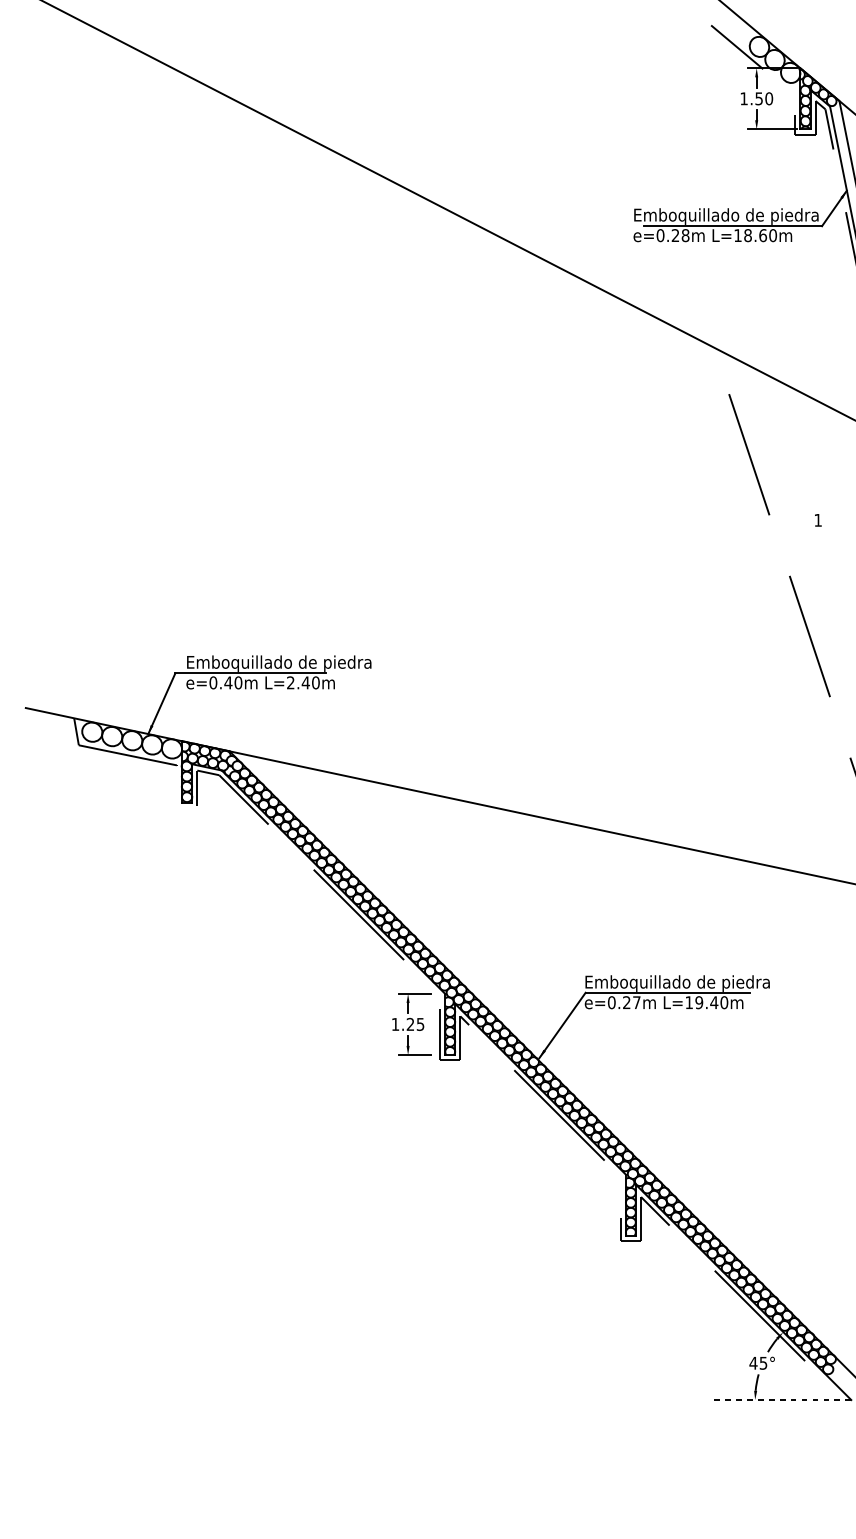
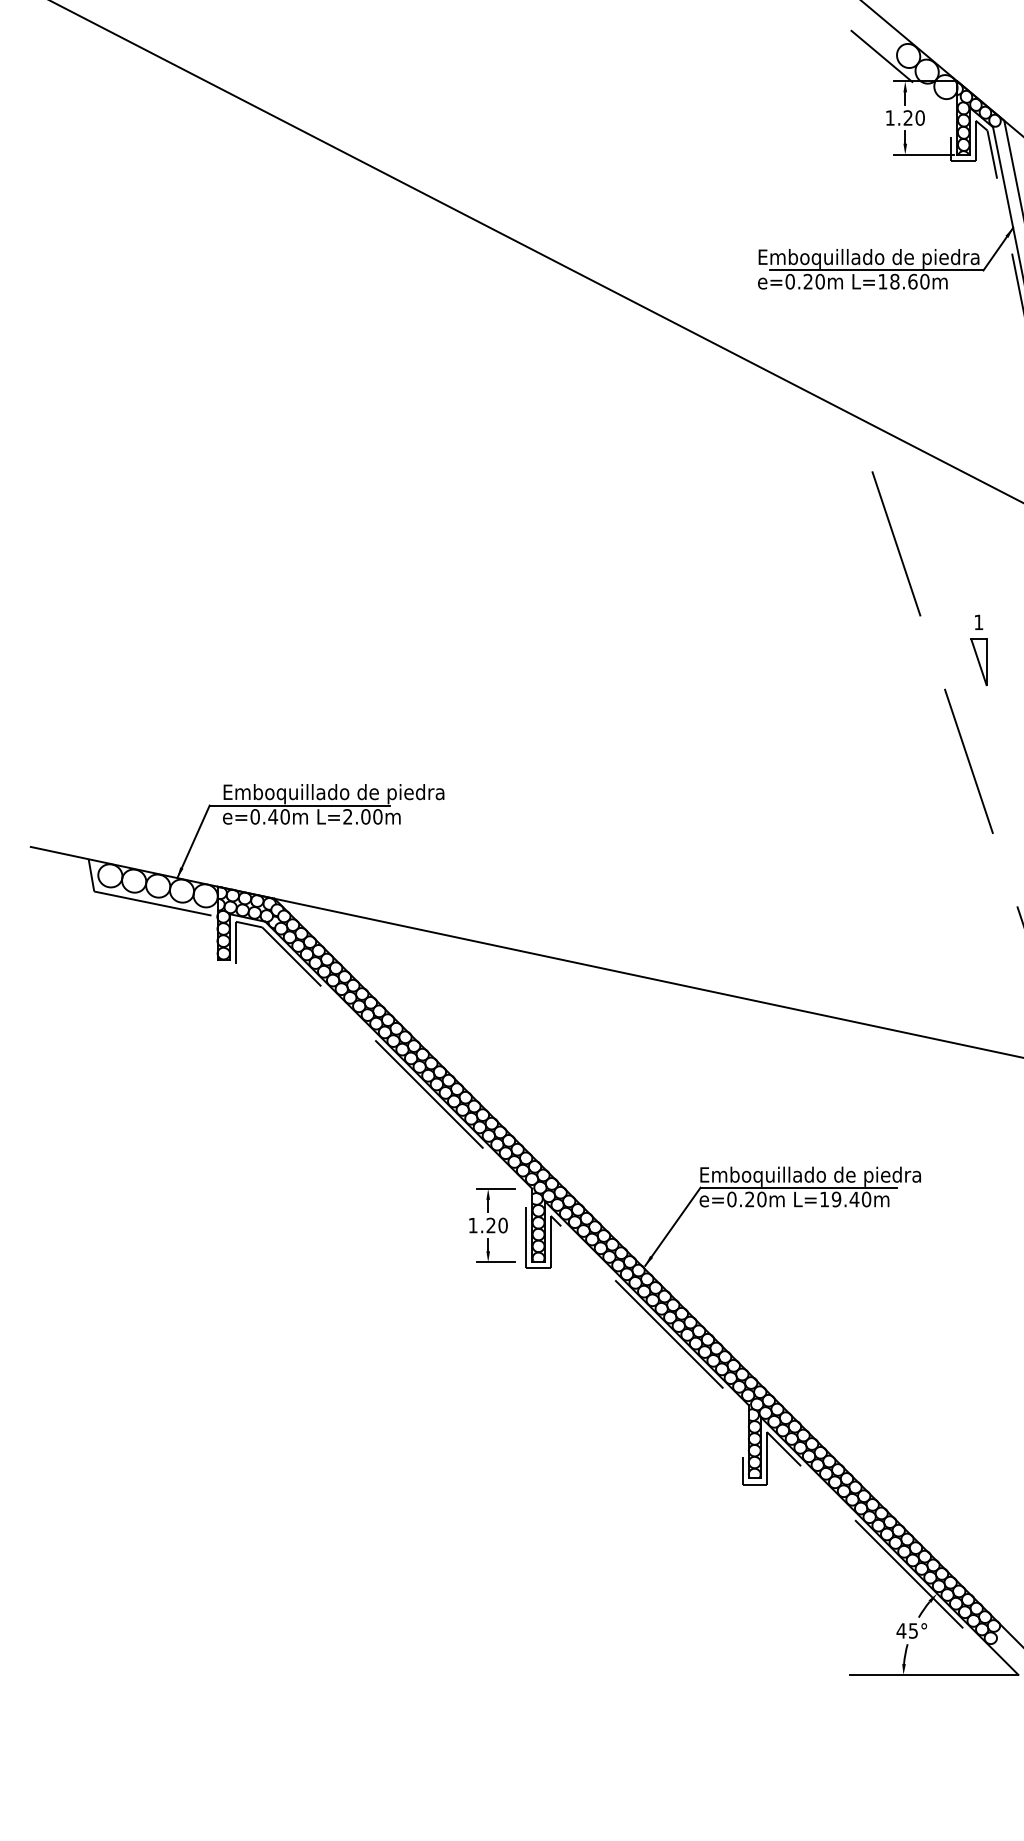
text: (758, 98) -> (907, 117), 1.50 -> 1.20
text: (685, 235) -> (819, 281), e=0.28m -> e=0.20m
part: (817, 553) -> (978, 662), added
text: (305, 682) -> (365, 816), L=2.40m -> L=2.00m
text: (636, 1002) -> (761, 1199), e=0.27m -> e=0.20m
text: (420, 1024) -> (502, 1225), 1.25 -> 1.20
line: (780, 1399) -> (933, 1674), dashed -> solid

